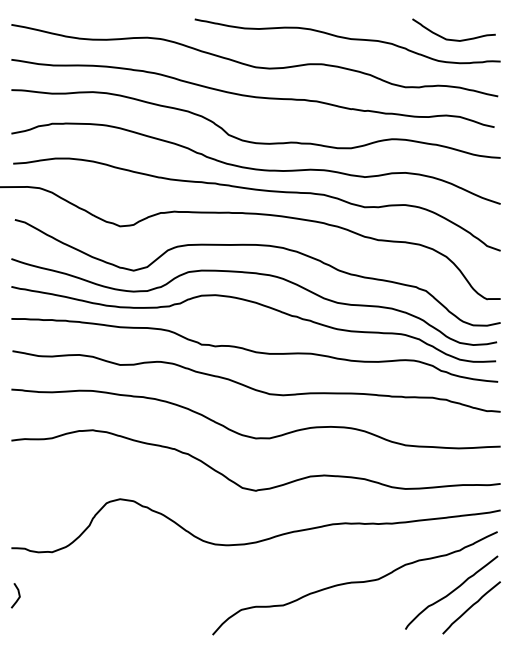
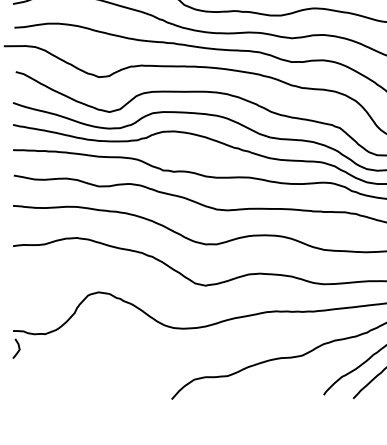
line: (18, 595) -> (18, 348), moved

